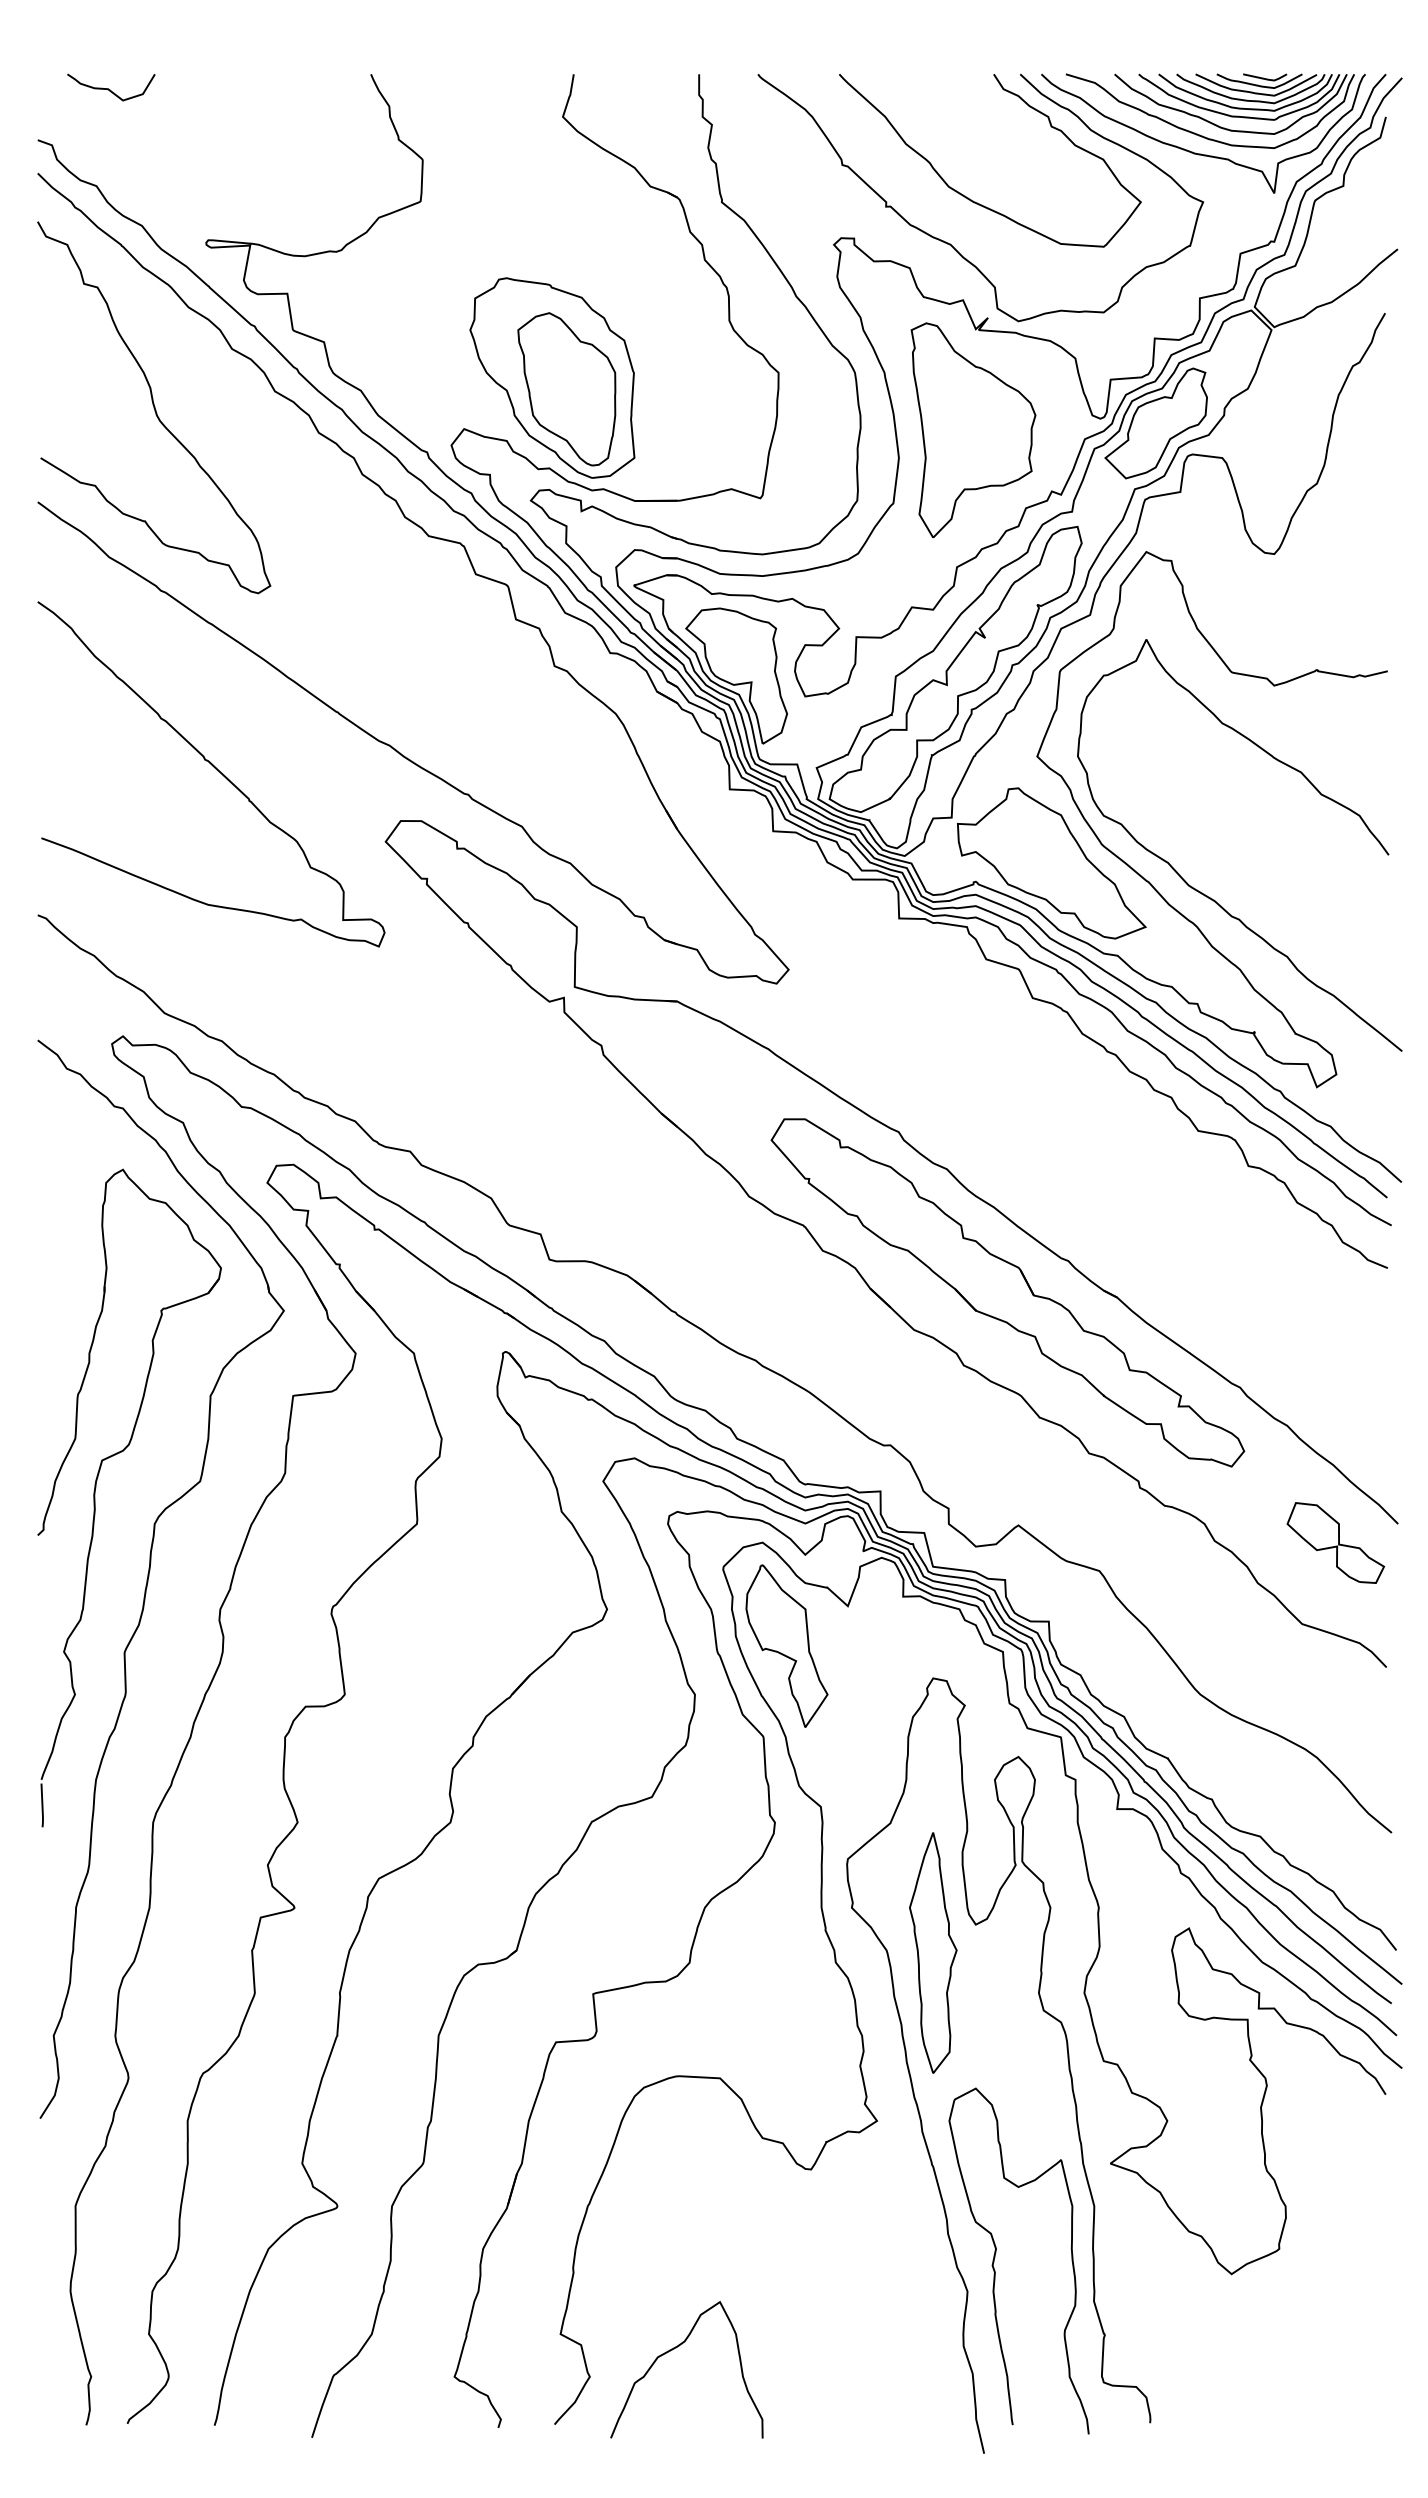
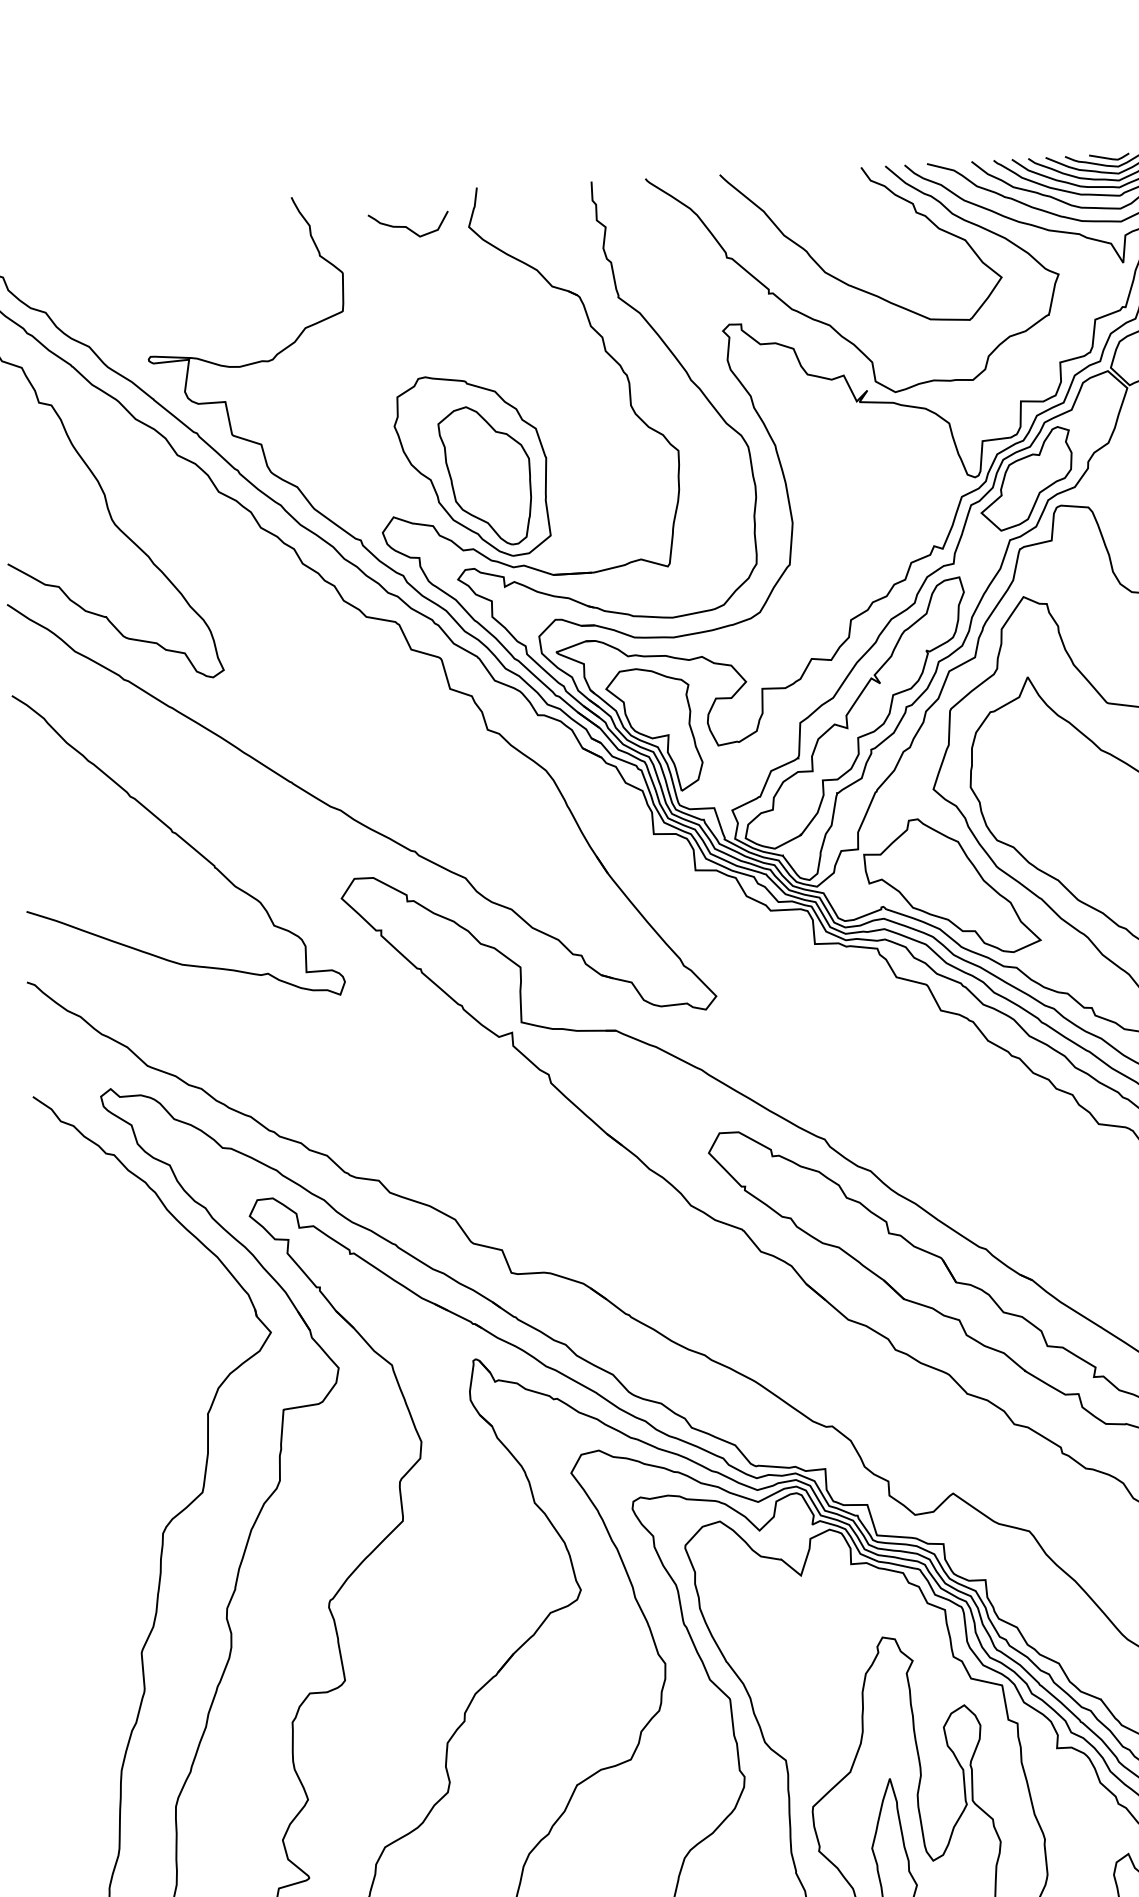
curve: (110, 89) -> (408, 227), moved
part: (973, 429) -> (859, 493), removed
part: (95, 1497) -> (107, 1512), removed
part: (786, 1645) -> (746, 1614), removed

